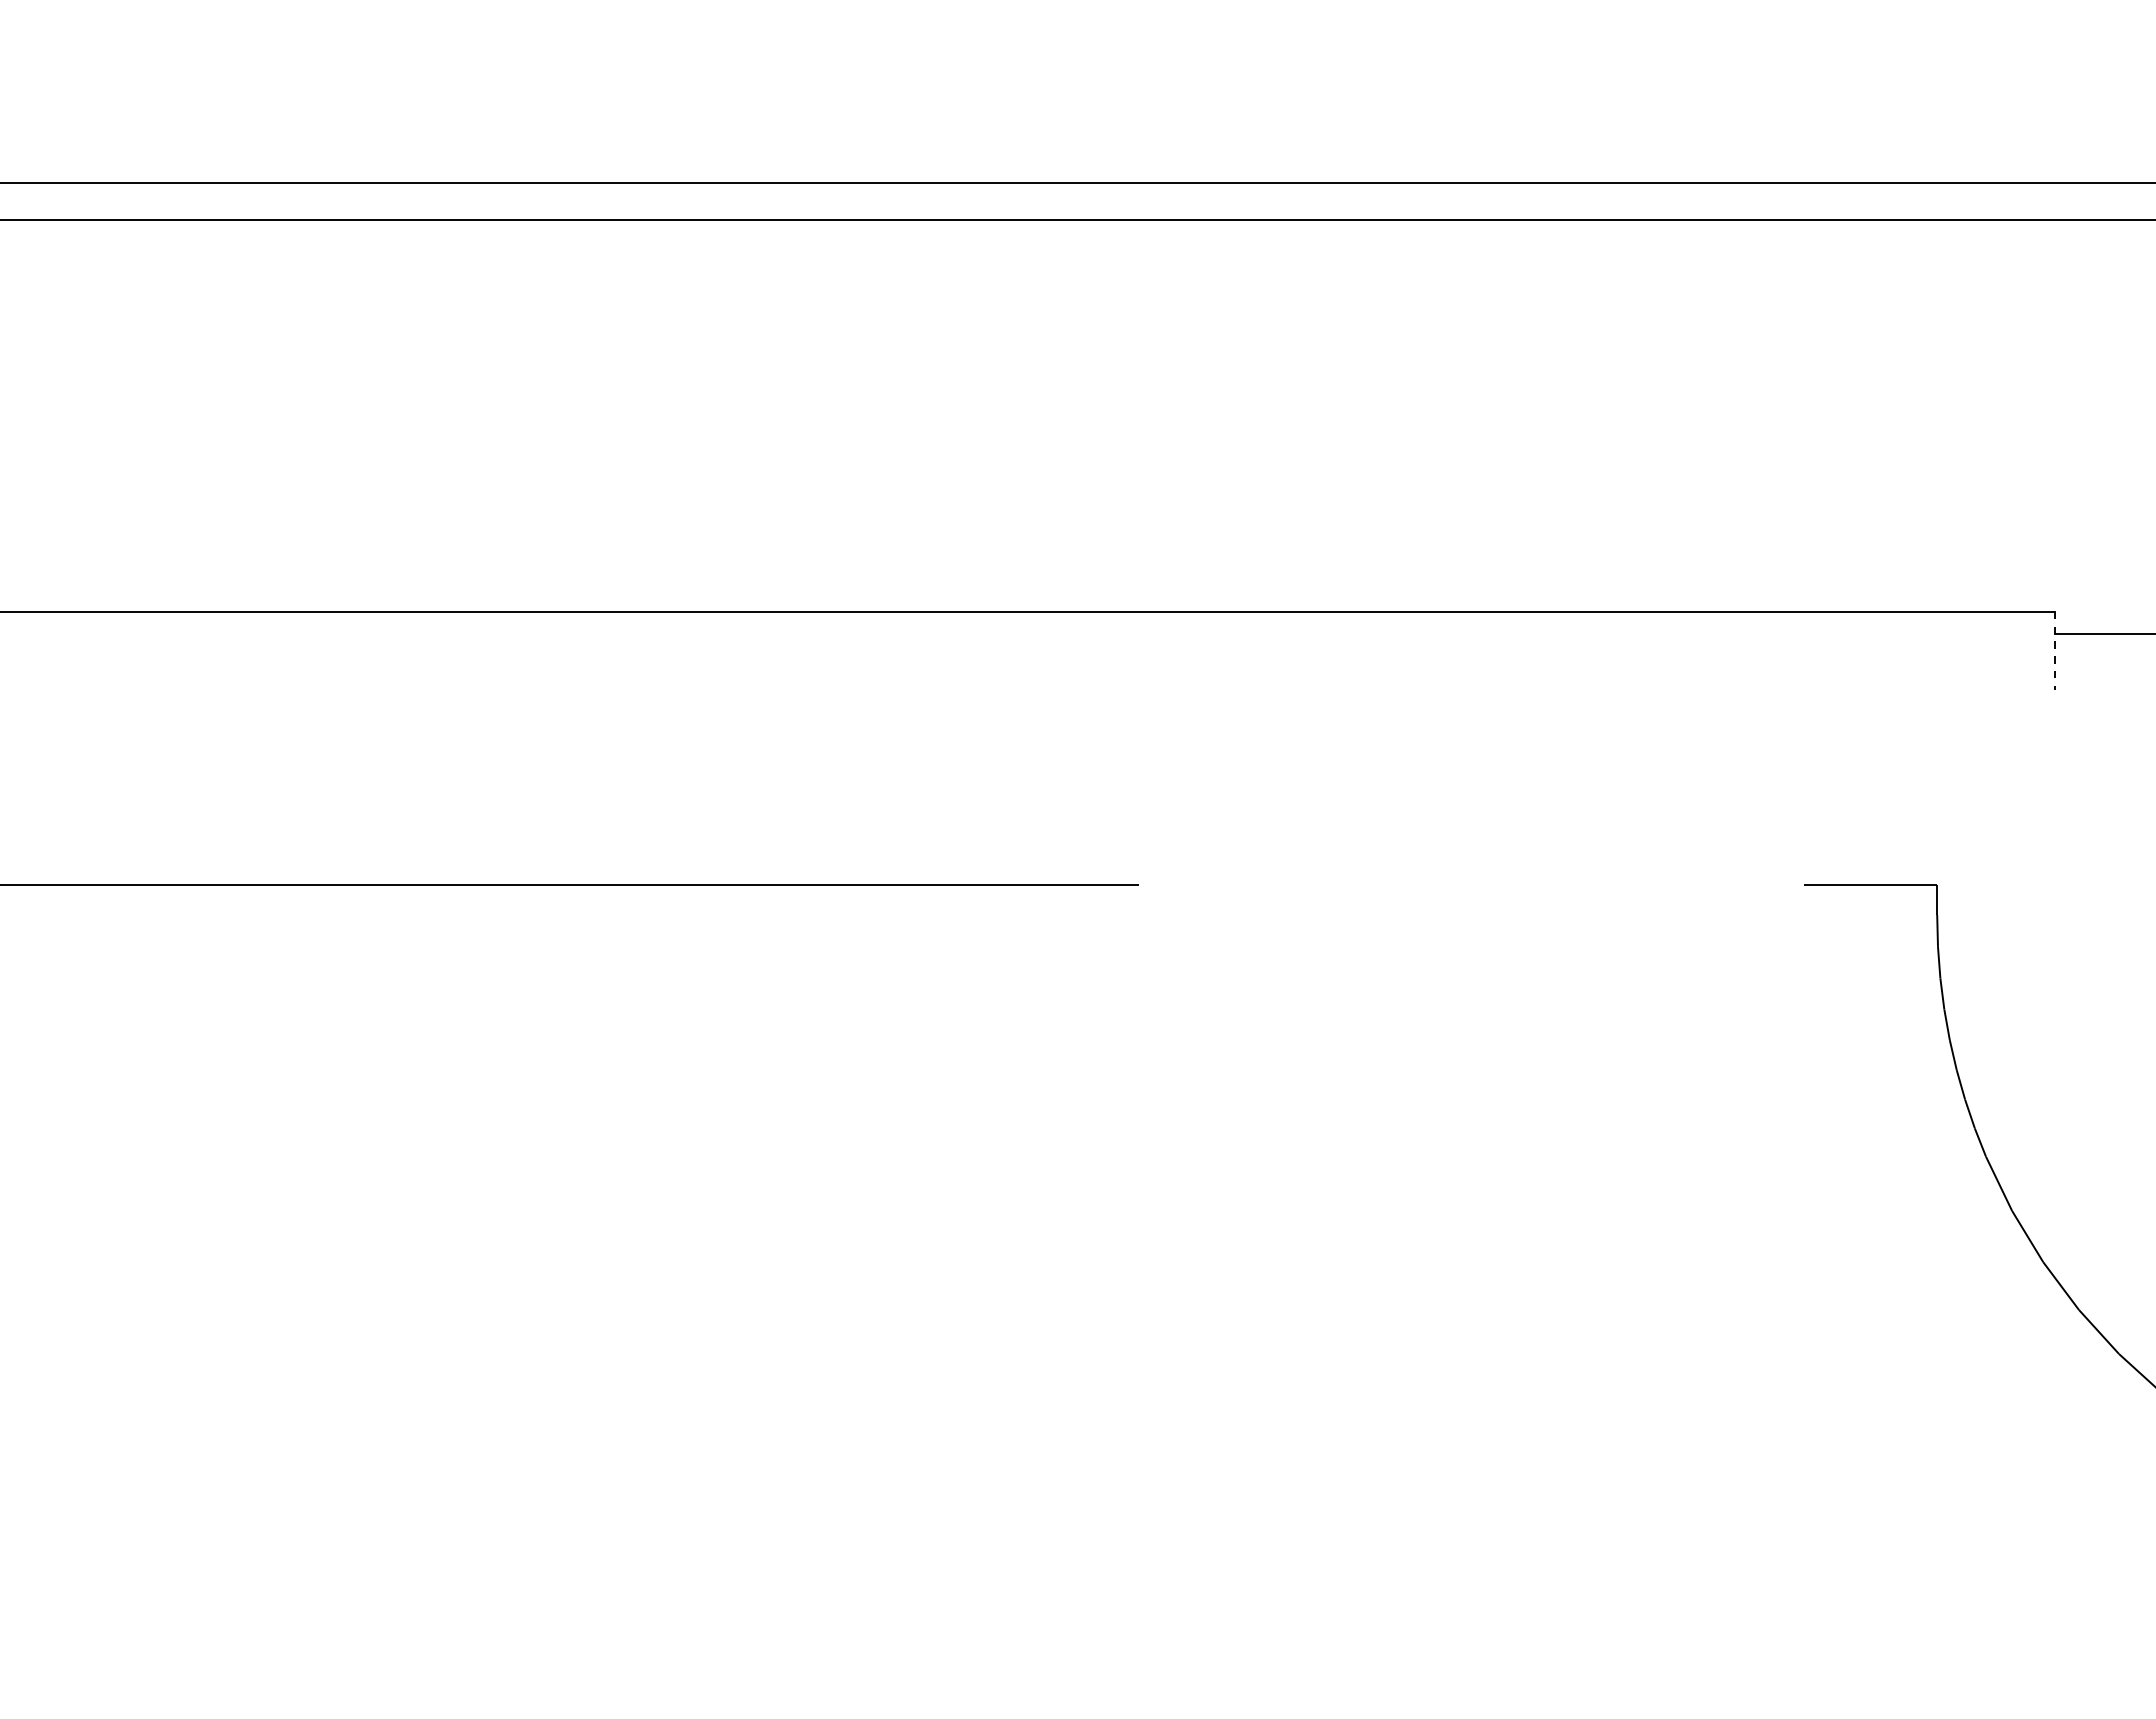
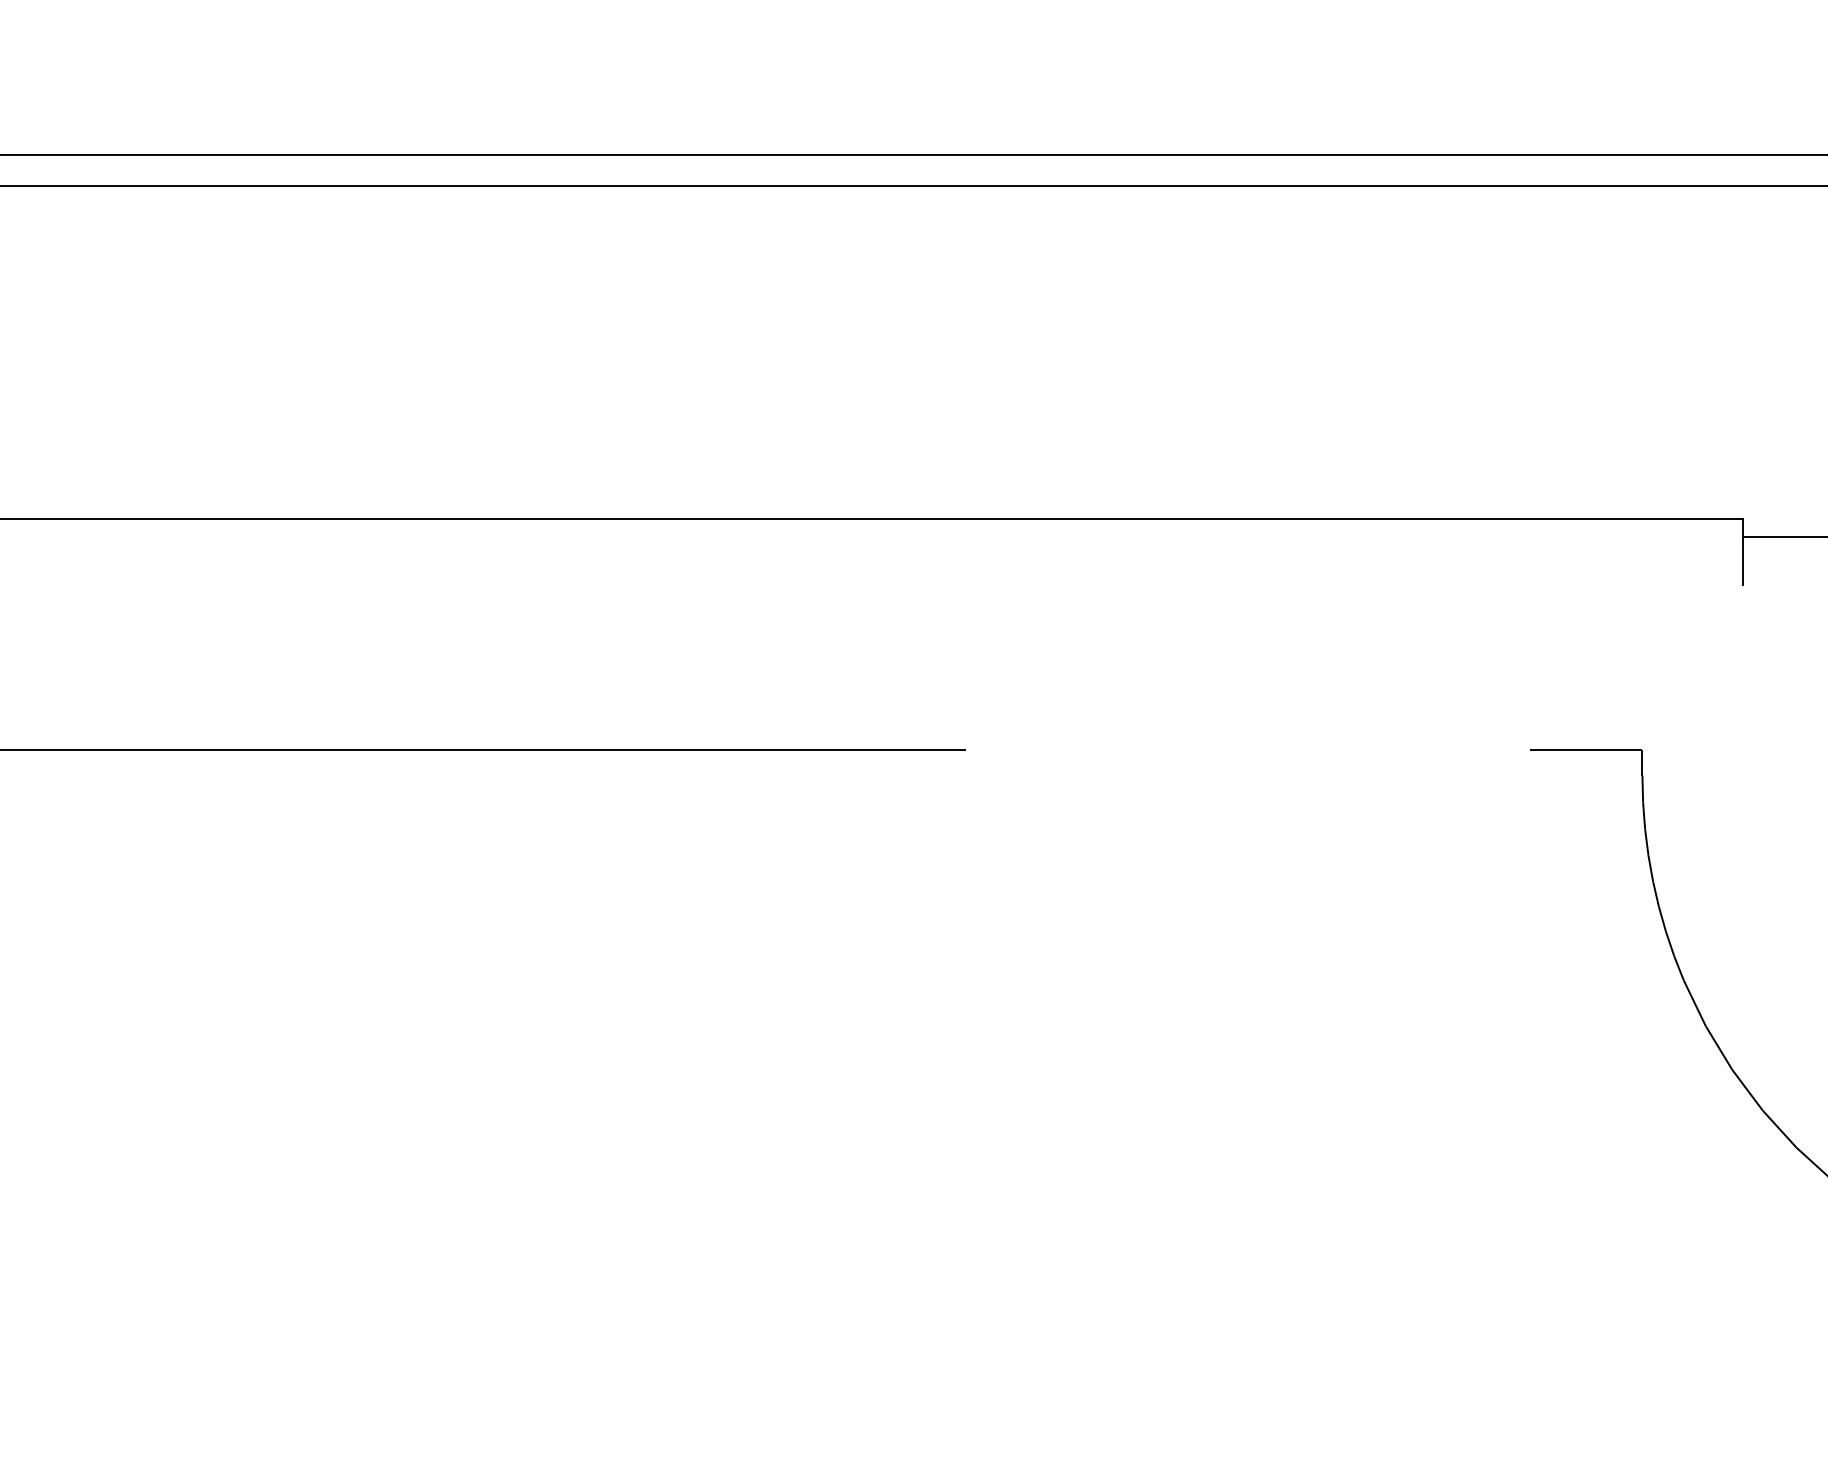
line: (2055, 650) -> (1742, 551), dashed -> solid

